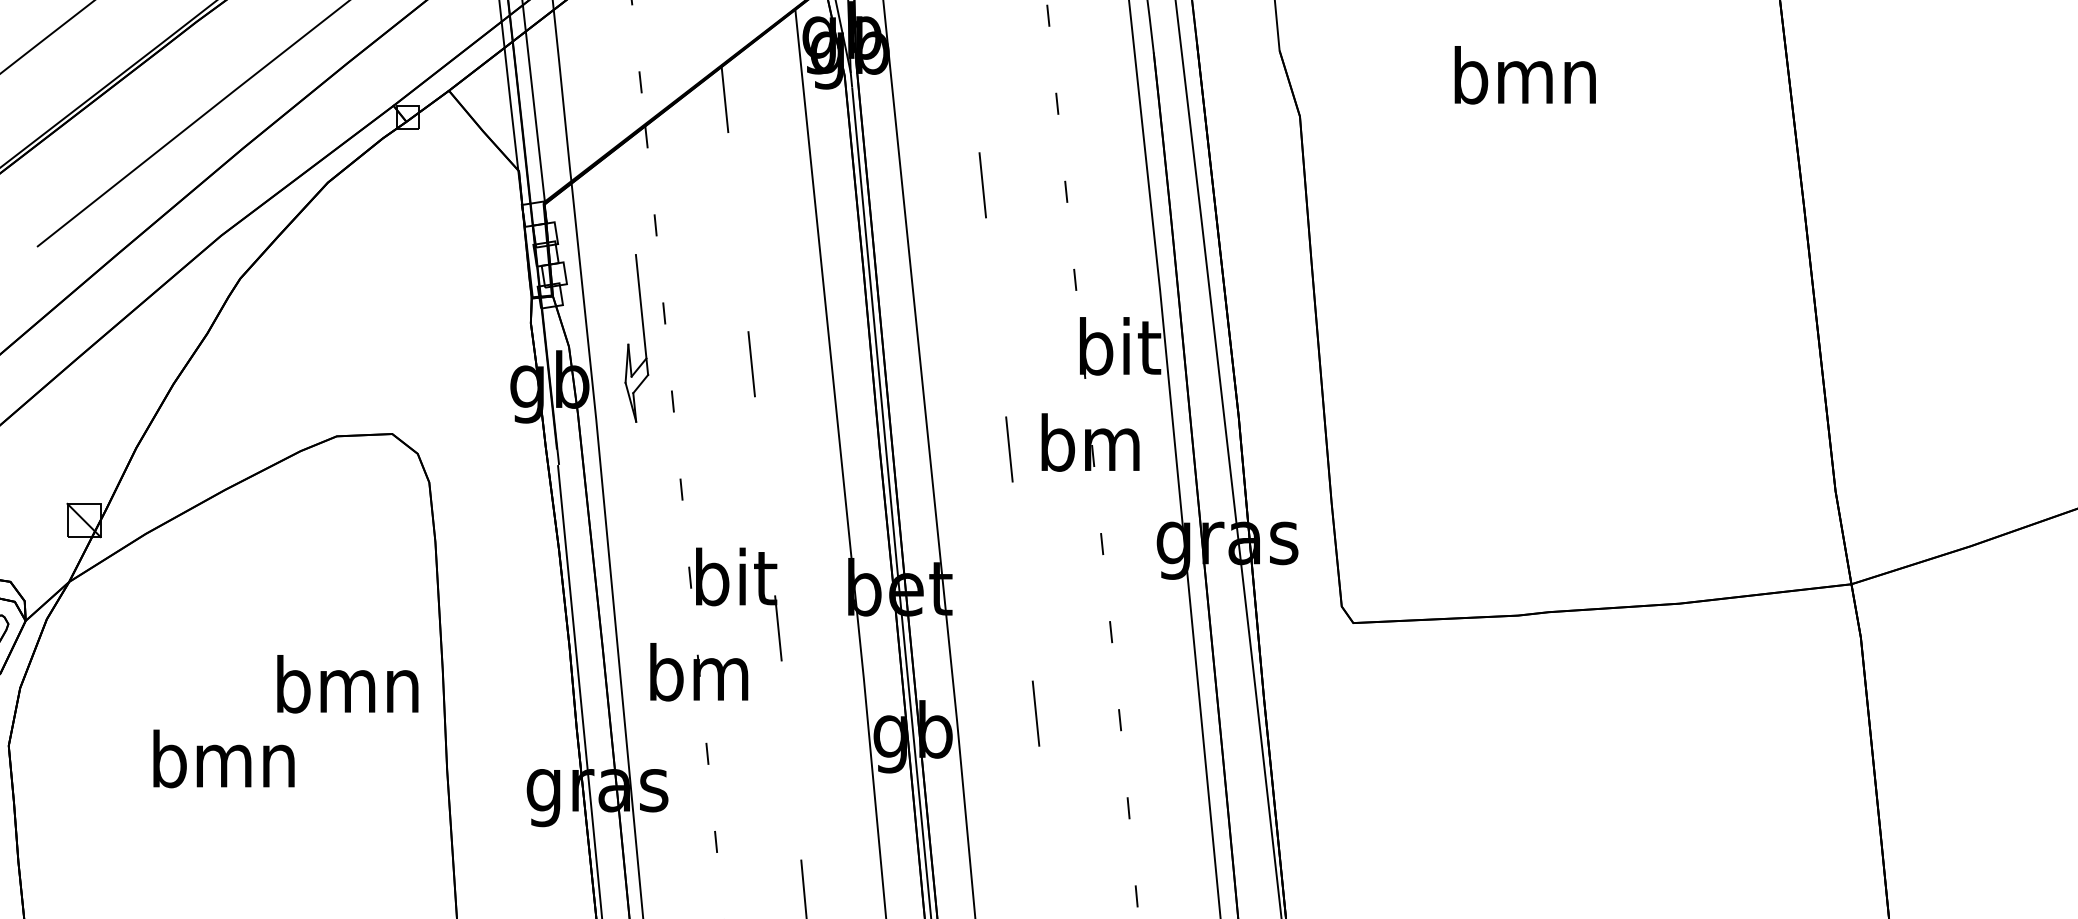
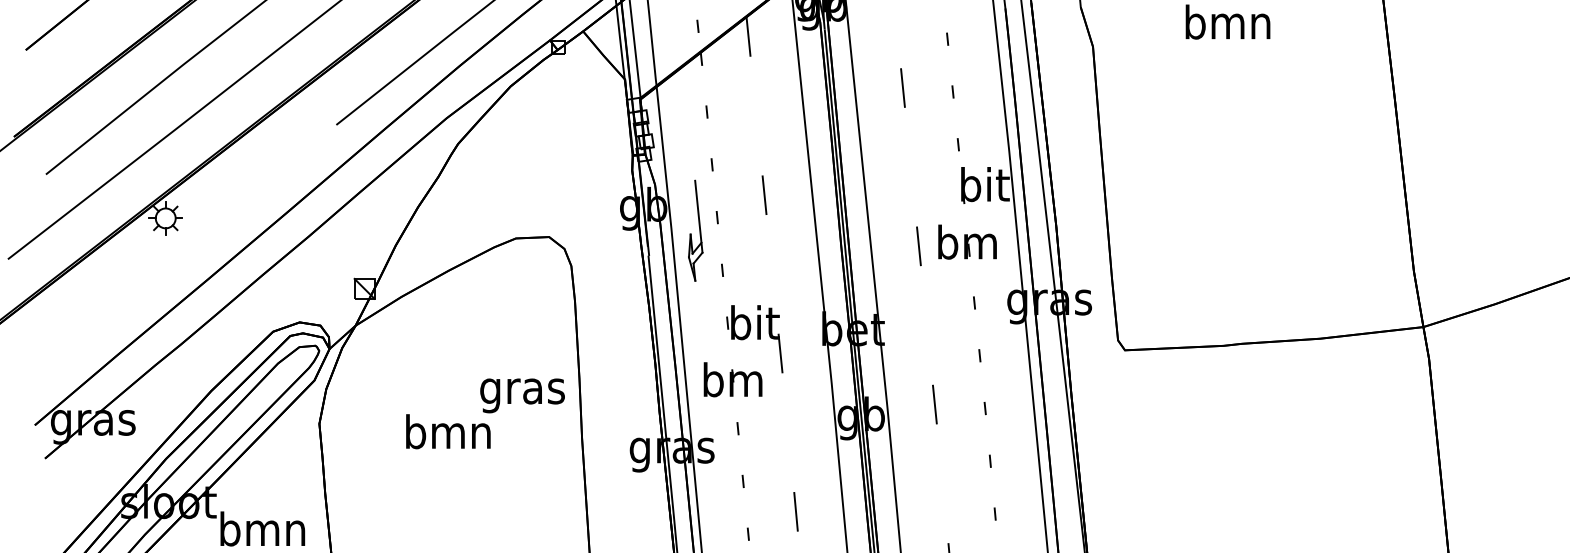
part: (636, 337) -> (695, 230), moved
text: (347, 691) -> (522, 391), bmn -> gras

